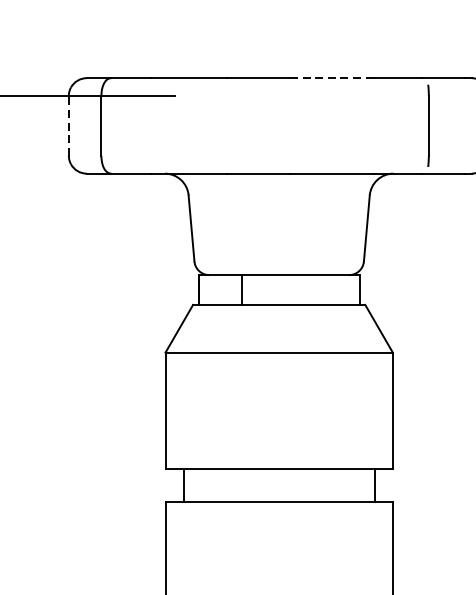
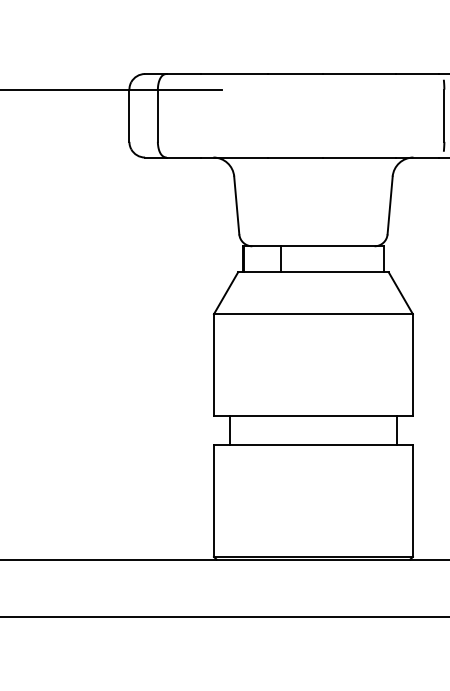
line: (331, 78) -> (359, 74), dashed -> solid
line: (68, 125) -> (129, 115), dashed -> solid

